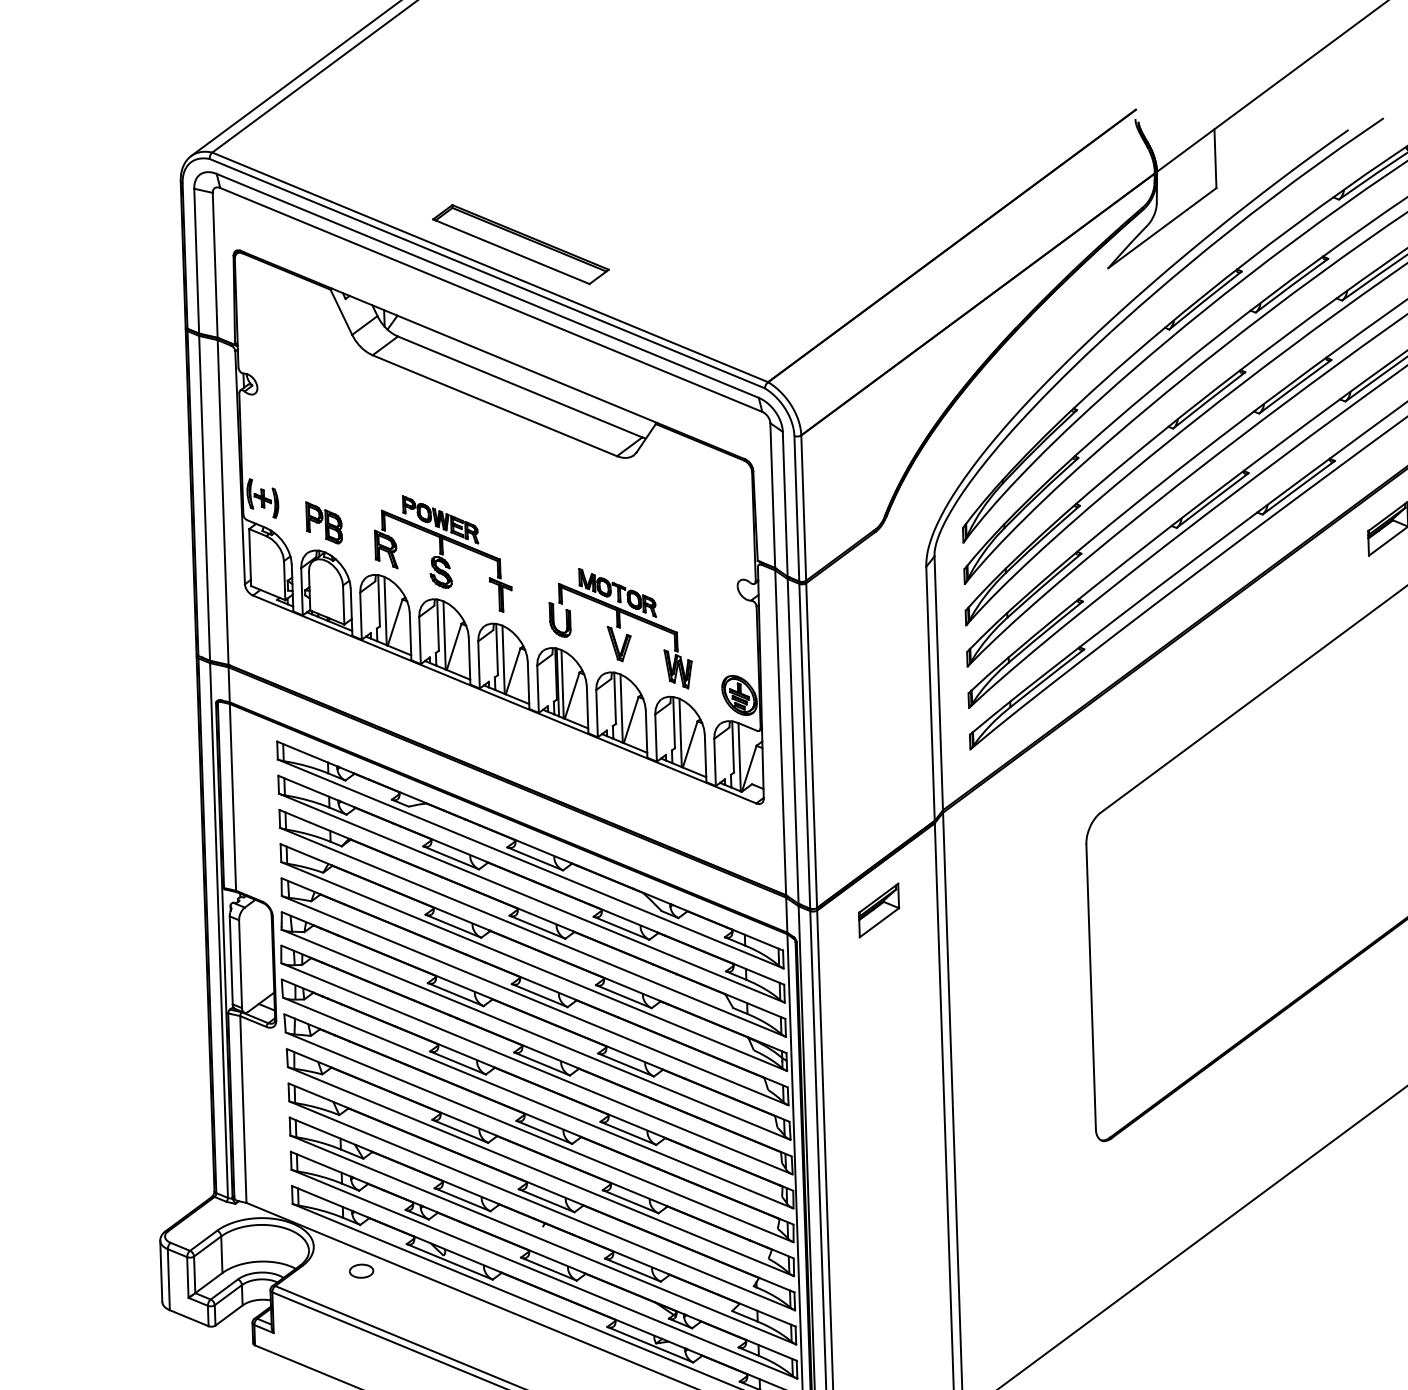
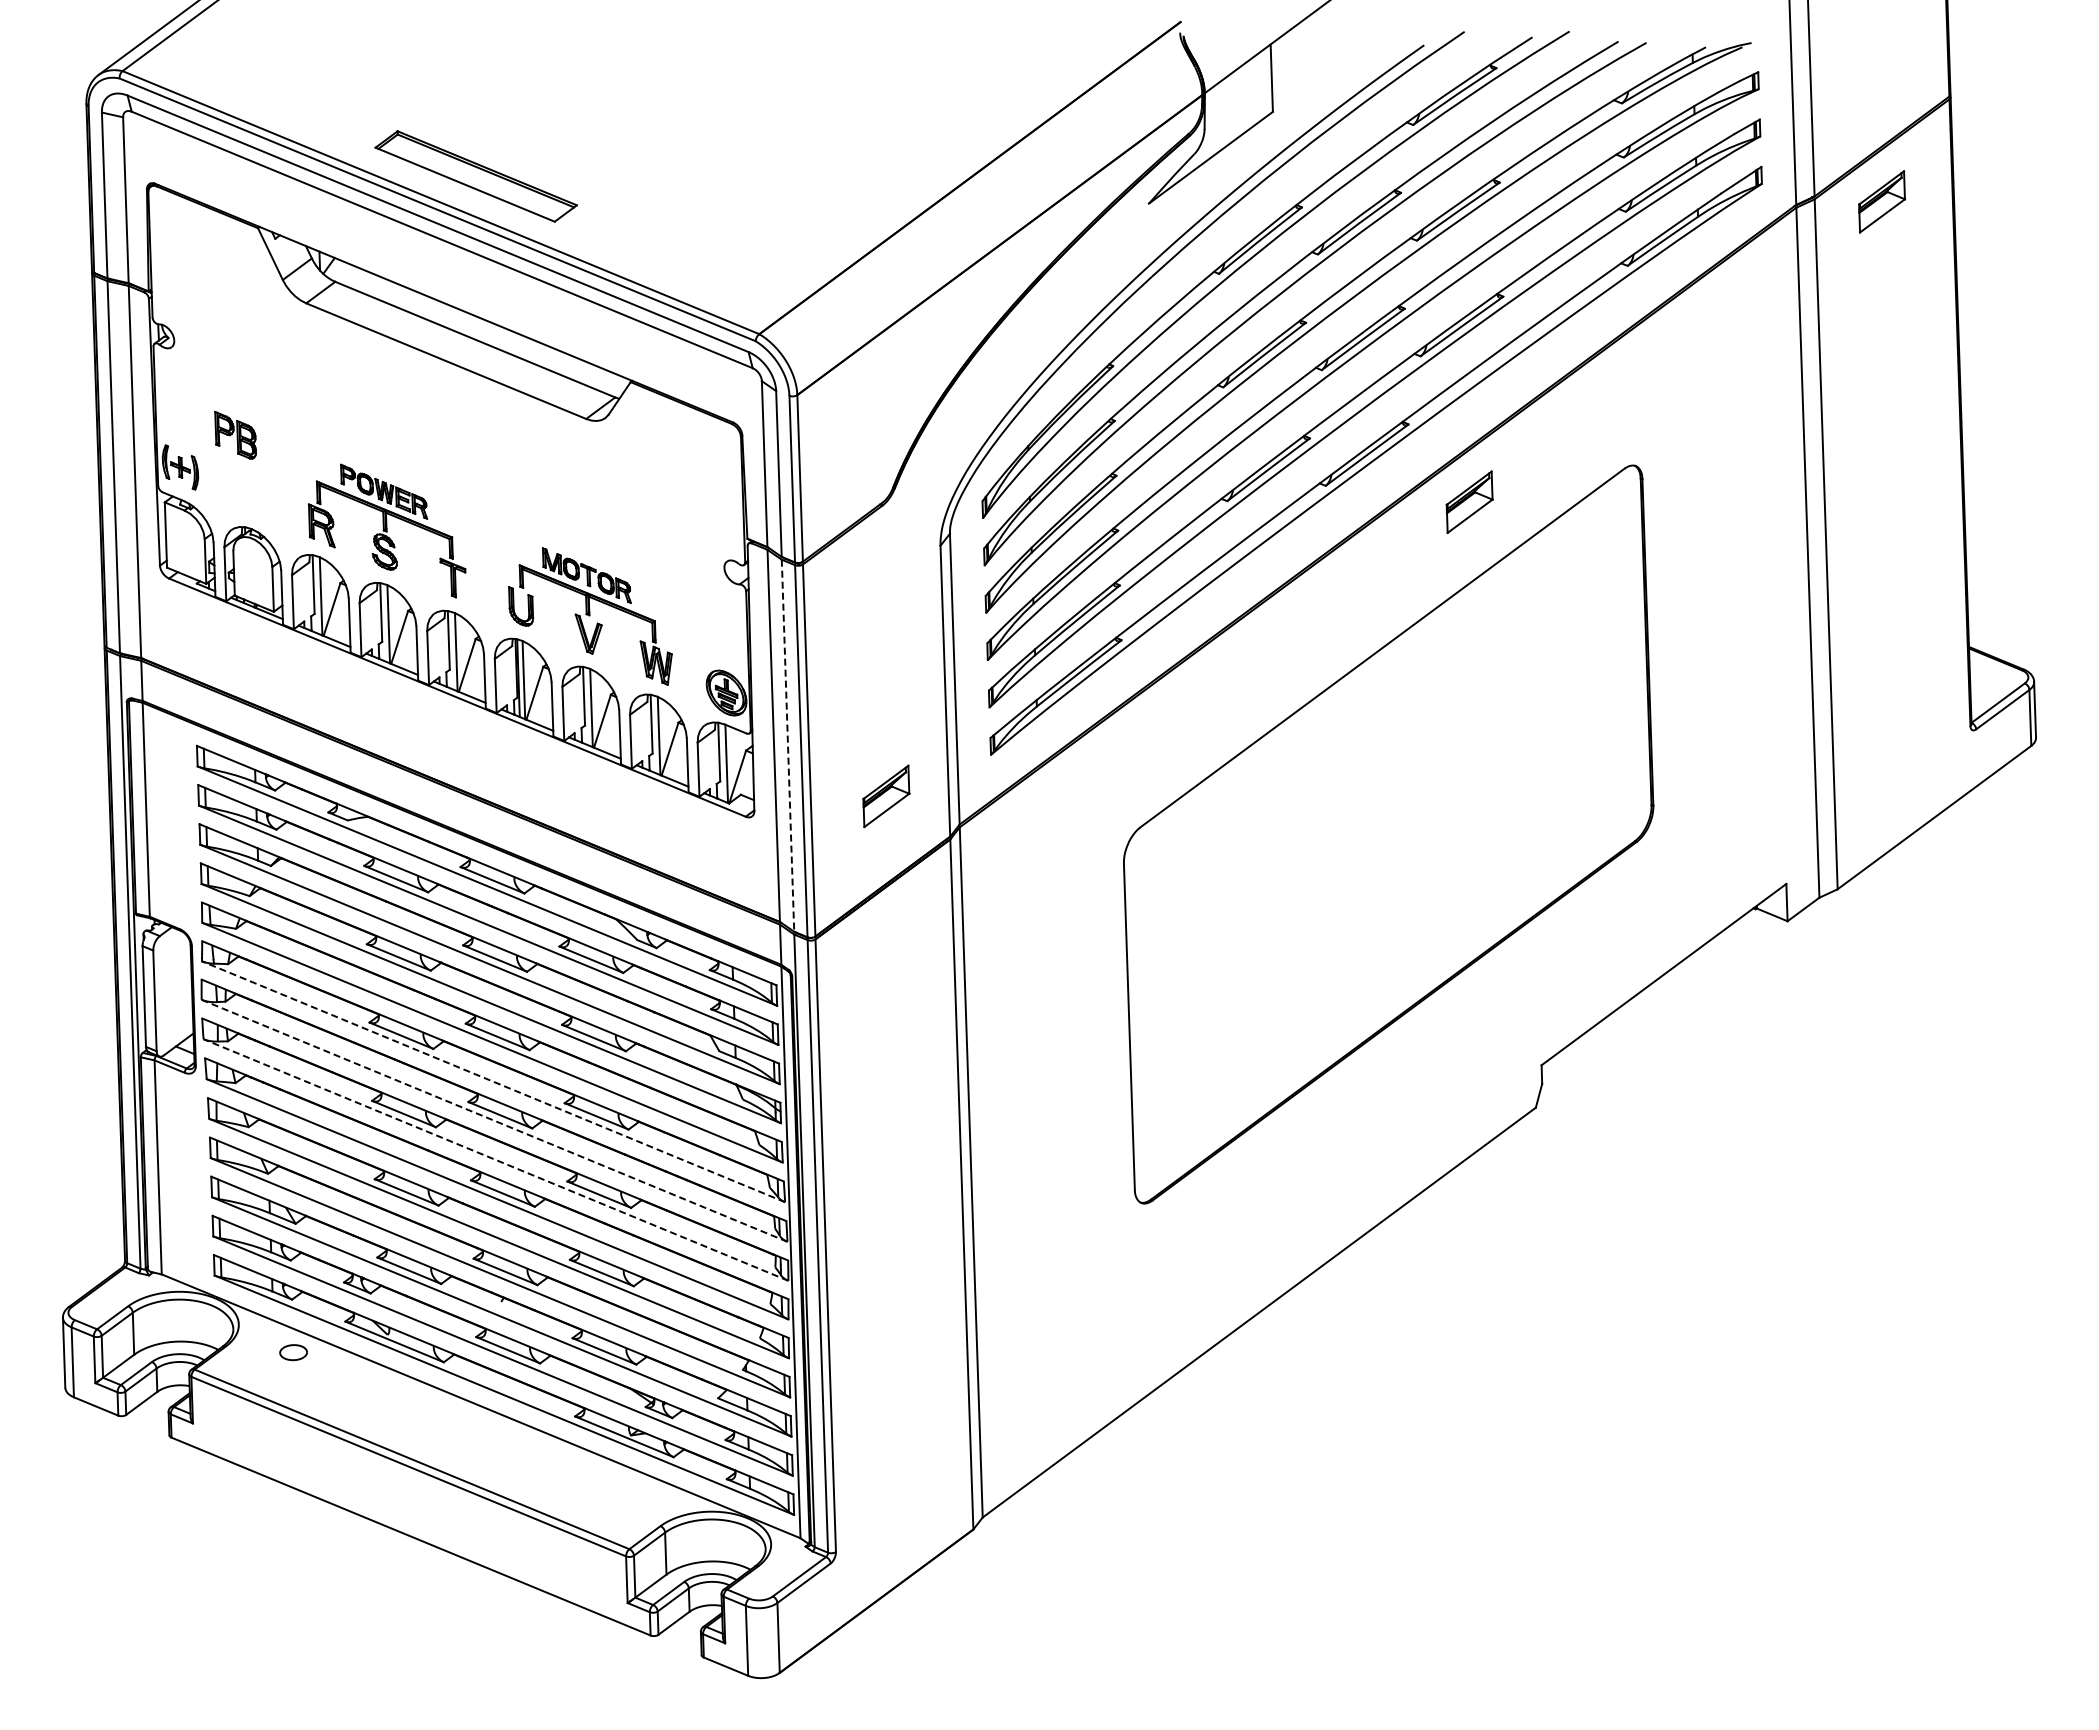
part: (323, 523) -> (235, 435), moved
line: (793, 742) -> (788, 746), solid -> dashed
part: (879, 910) -> (886, 796), moved
line: (536, 1034) -> (493, 1081), solid -> dashed
line: (536, 1068) -> (494, 1120), solid -> dashed
line: (537, 1102) -> (495, 1159), solid -> dashed

